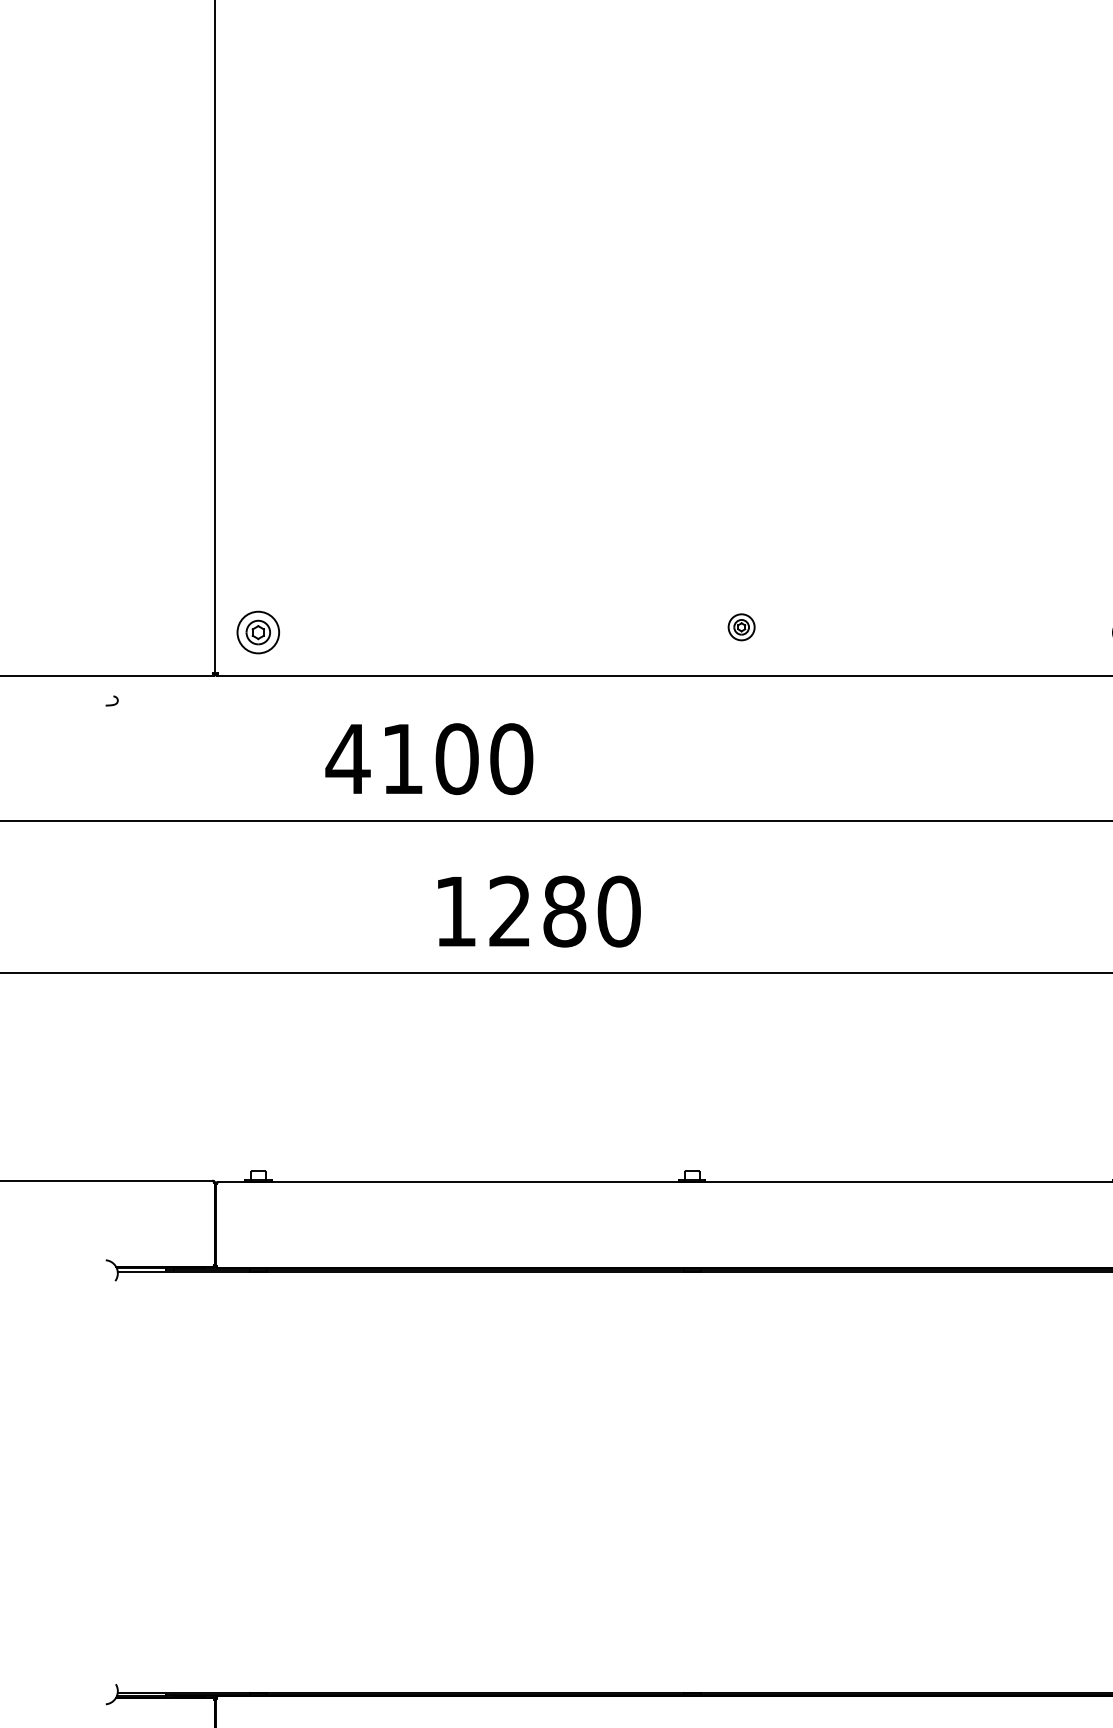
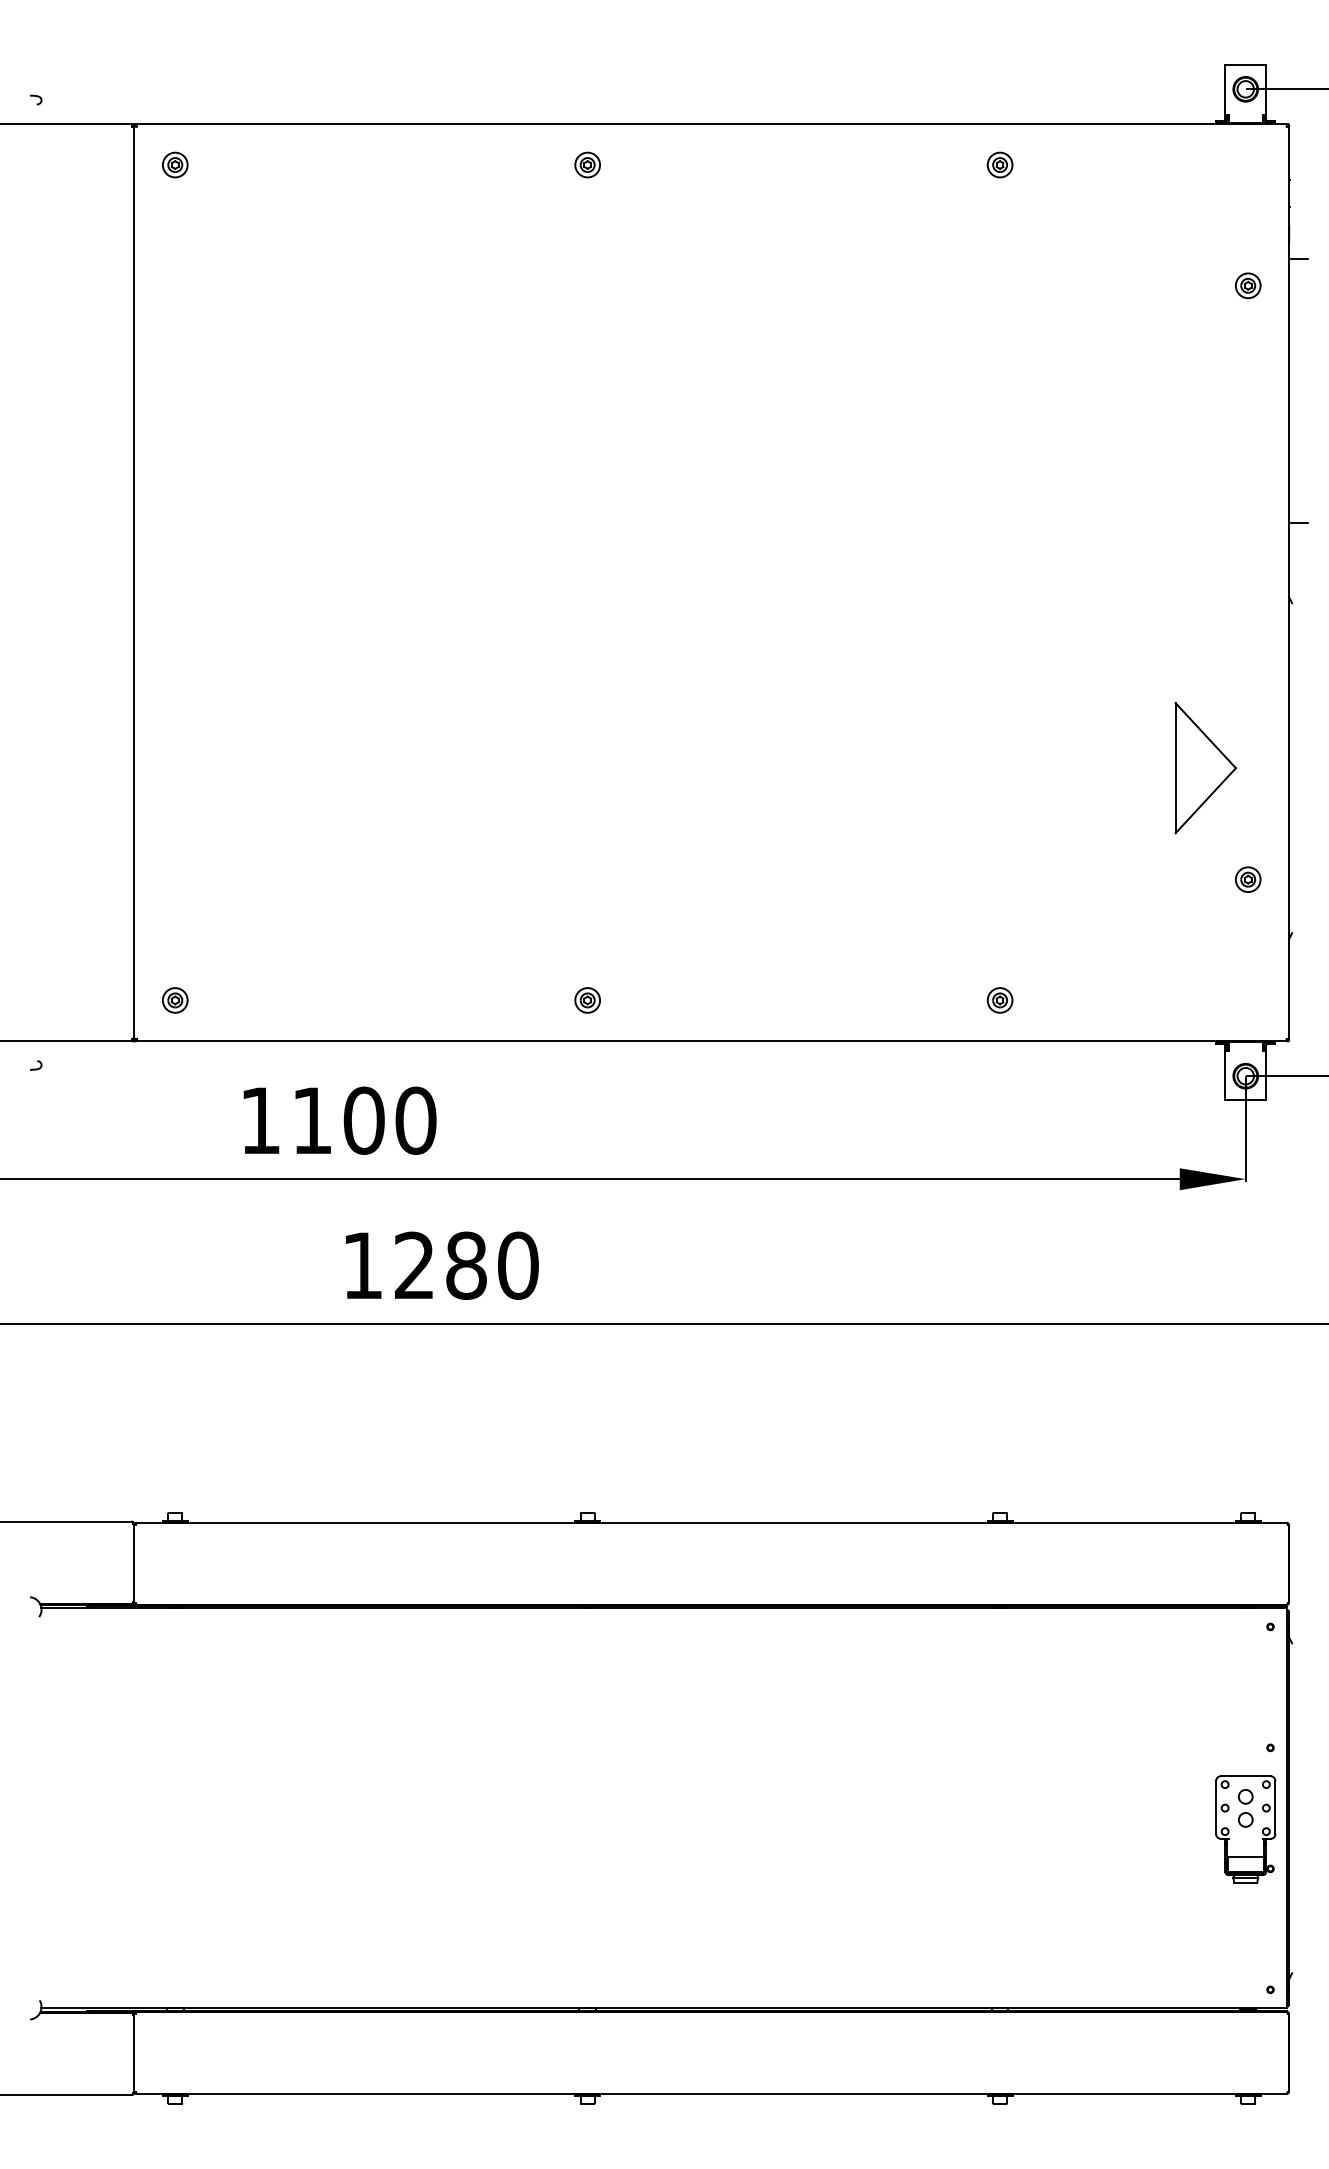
part: (741, 627) -> (587, 1000), moved
part: (258, 632) -> (175, 1000), size x0.62
text: (348, 758) -> (260, 1120), 4100 -> 1100

